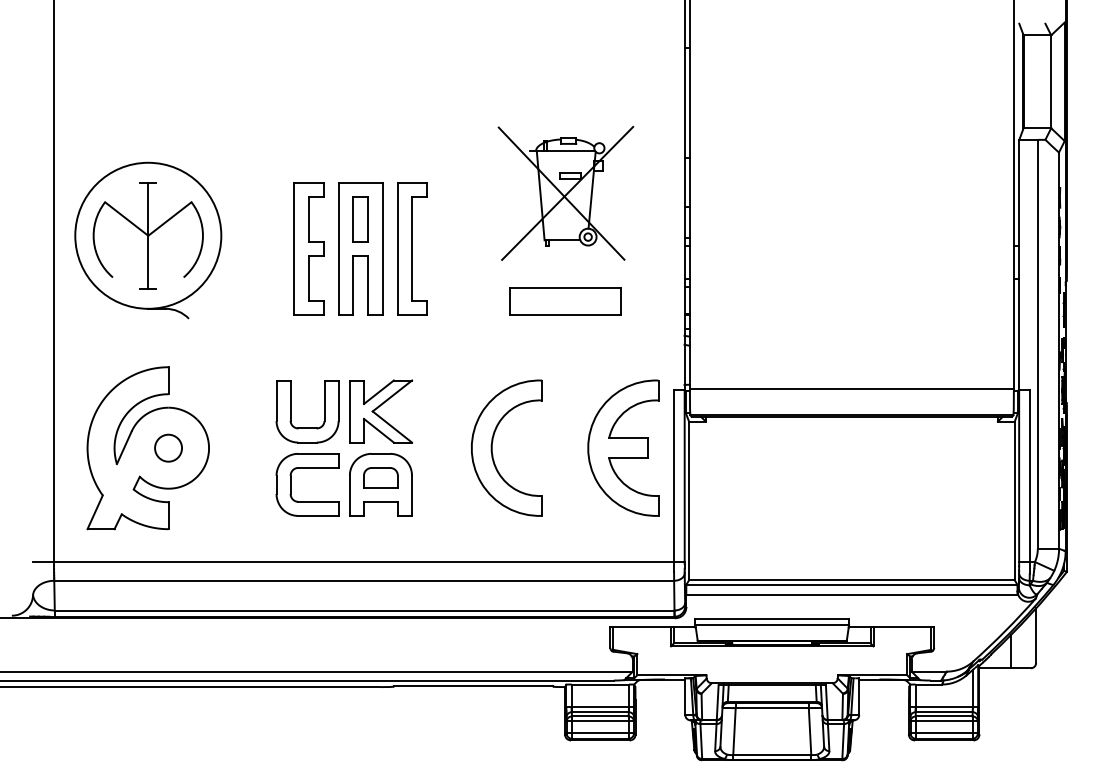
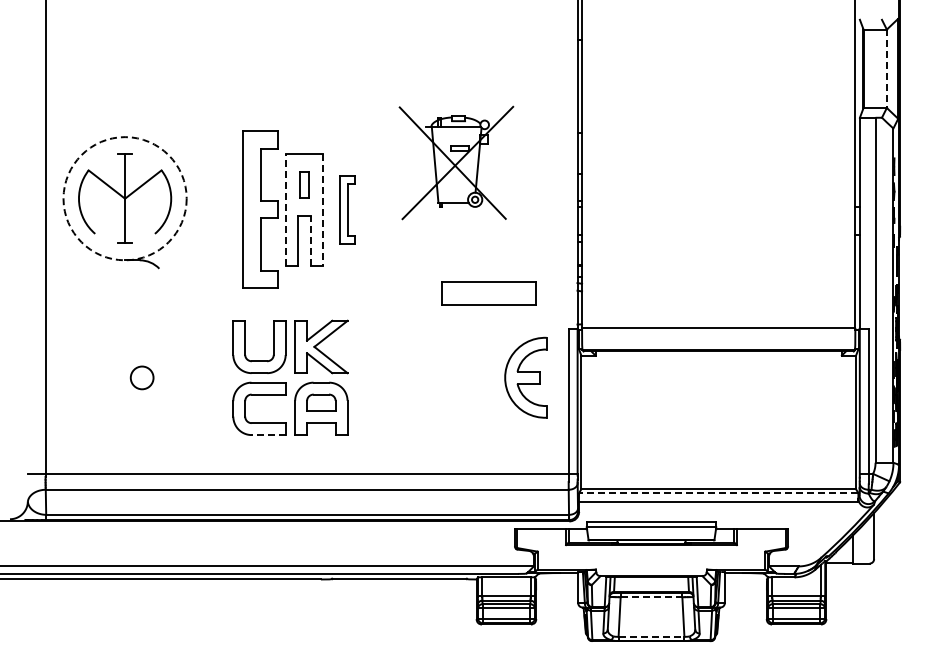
line: (1051, 82) -> (887, 69), solid -> dashed
part: (566, 192) -> (456, 162), moved
part: (360, 218) -> (304, 184), size x0.7
circle: (147, 235) -> (124, 198), solid -> dashed
part: (308, 248) -> (260, 209), size x1.4
line: (338, 248) -> (285, 209), solid -> dashed
part: (411, 248) -> (347, 209), size x0.6
line: (383, 249) -> (323, 210), solid -> dashed
line: (368, 285) -> (310, 240), solid -> dashed
part: (564, 301) -> (488, 293), moved
part: (147, 447) -> (124, 377), removed
part: (492, 447) -> (415, 377), removed
part: (622, 447) -> (525, 377), size x0.7
line: (318, 516) -> (268, 435), solid -> dashed
line: (851, 585) -> (718, 493), solid -> dashed
line: (772, 708) -> (651, 597), solid -> dashed
line: (772, 754) -> (651, 636), solid -> dashed

